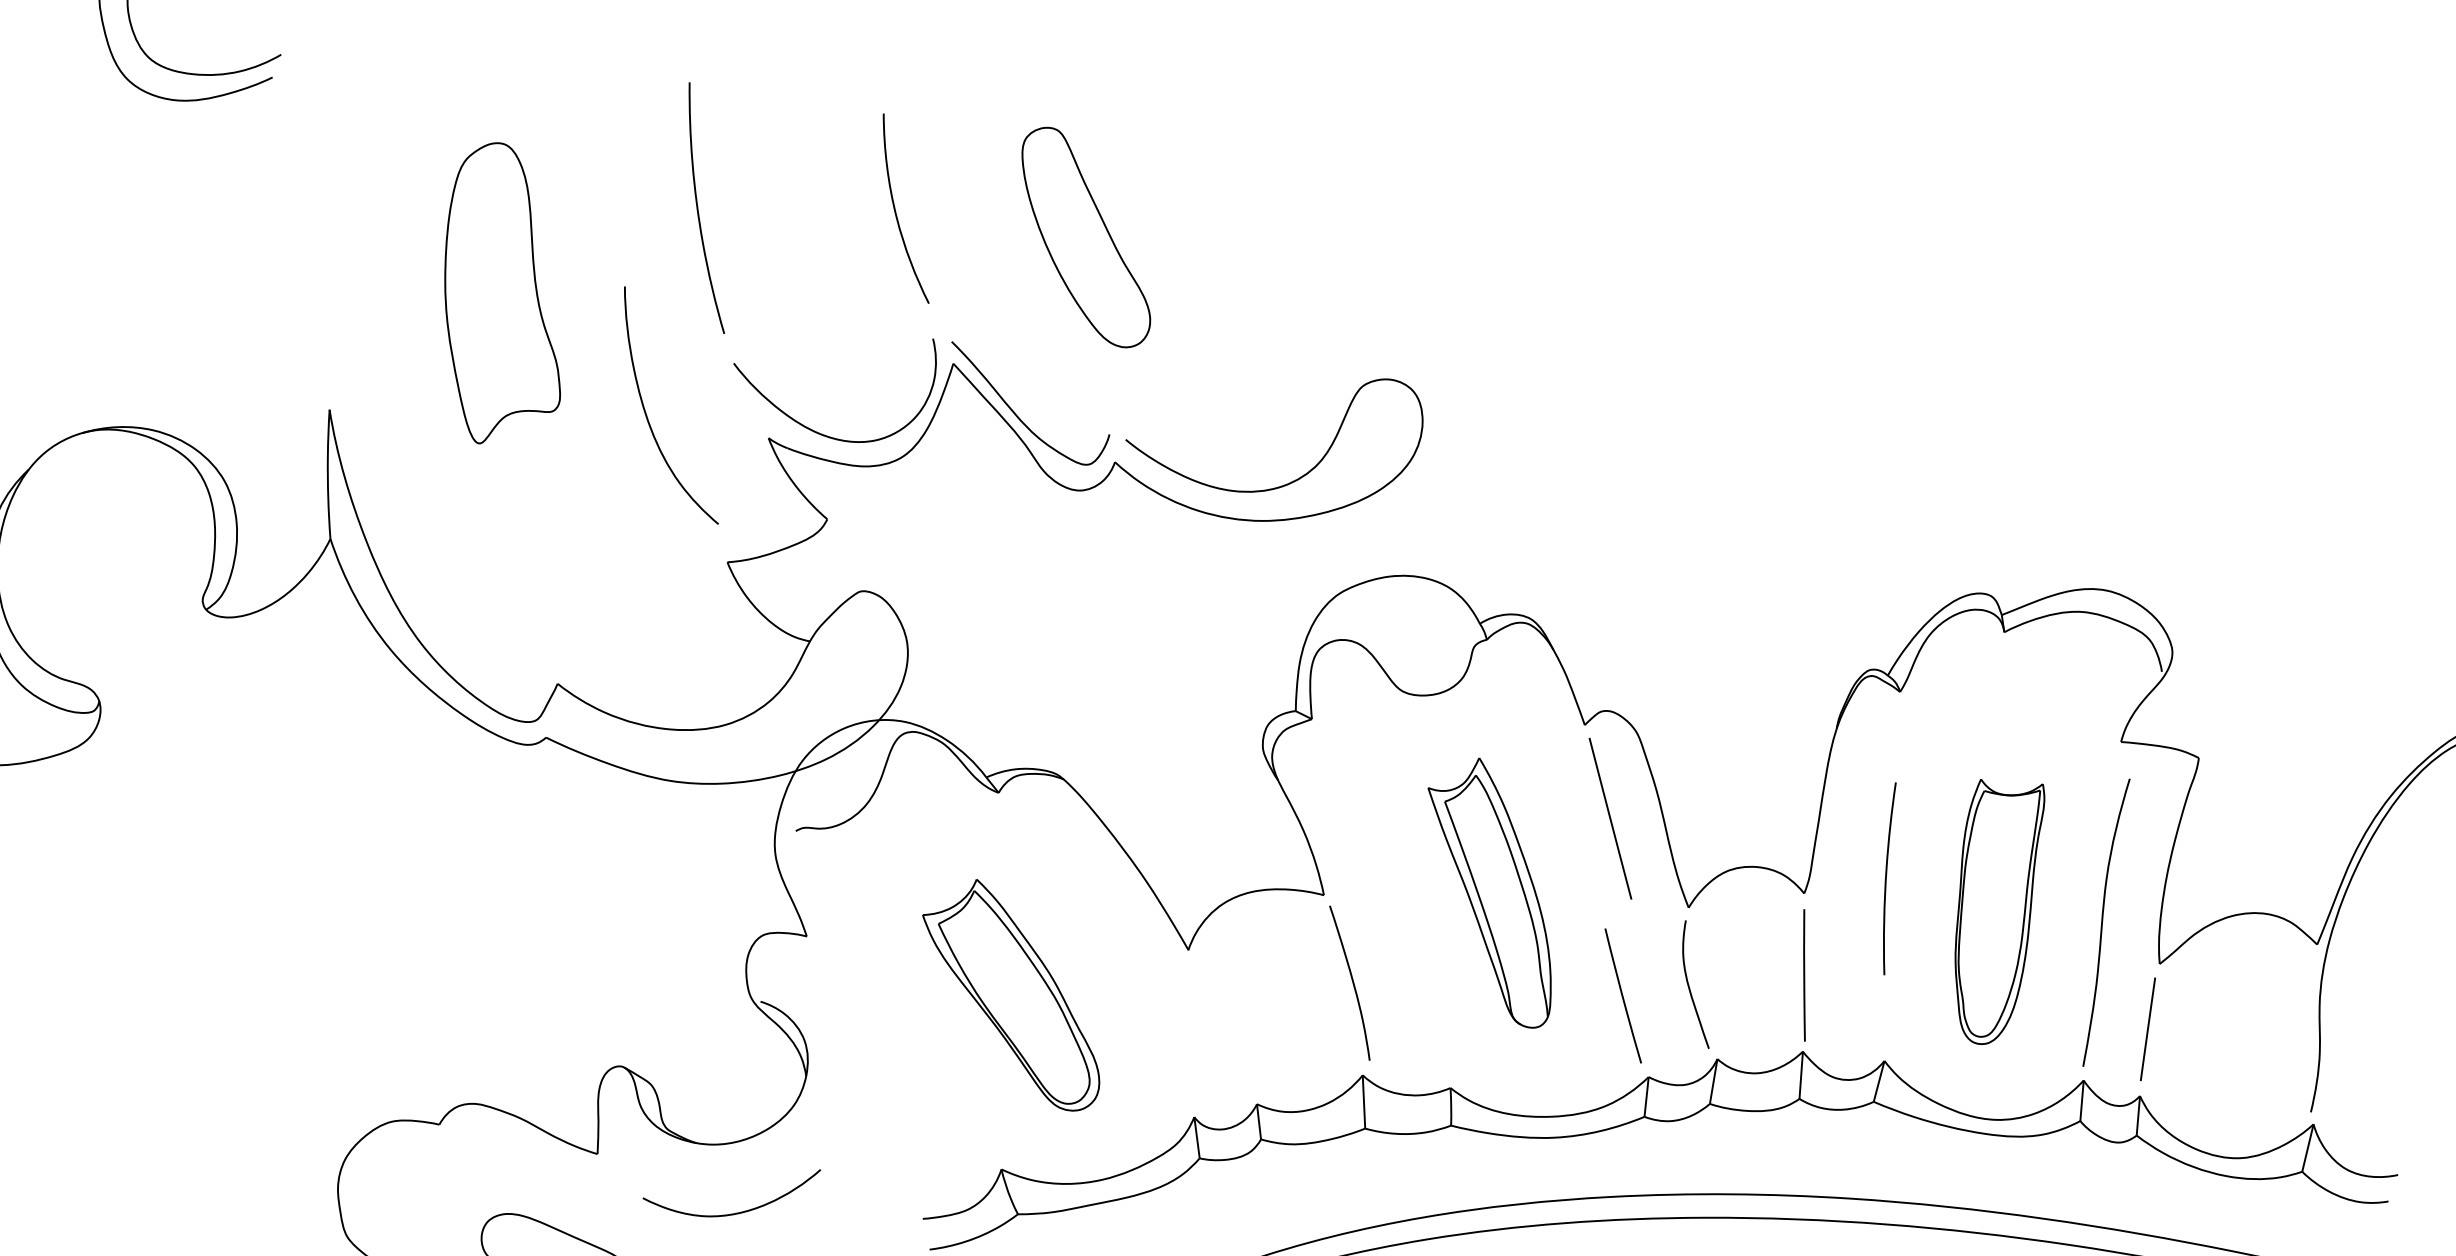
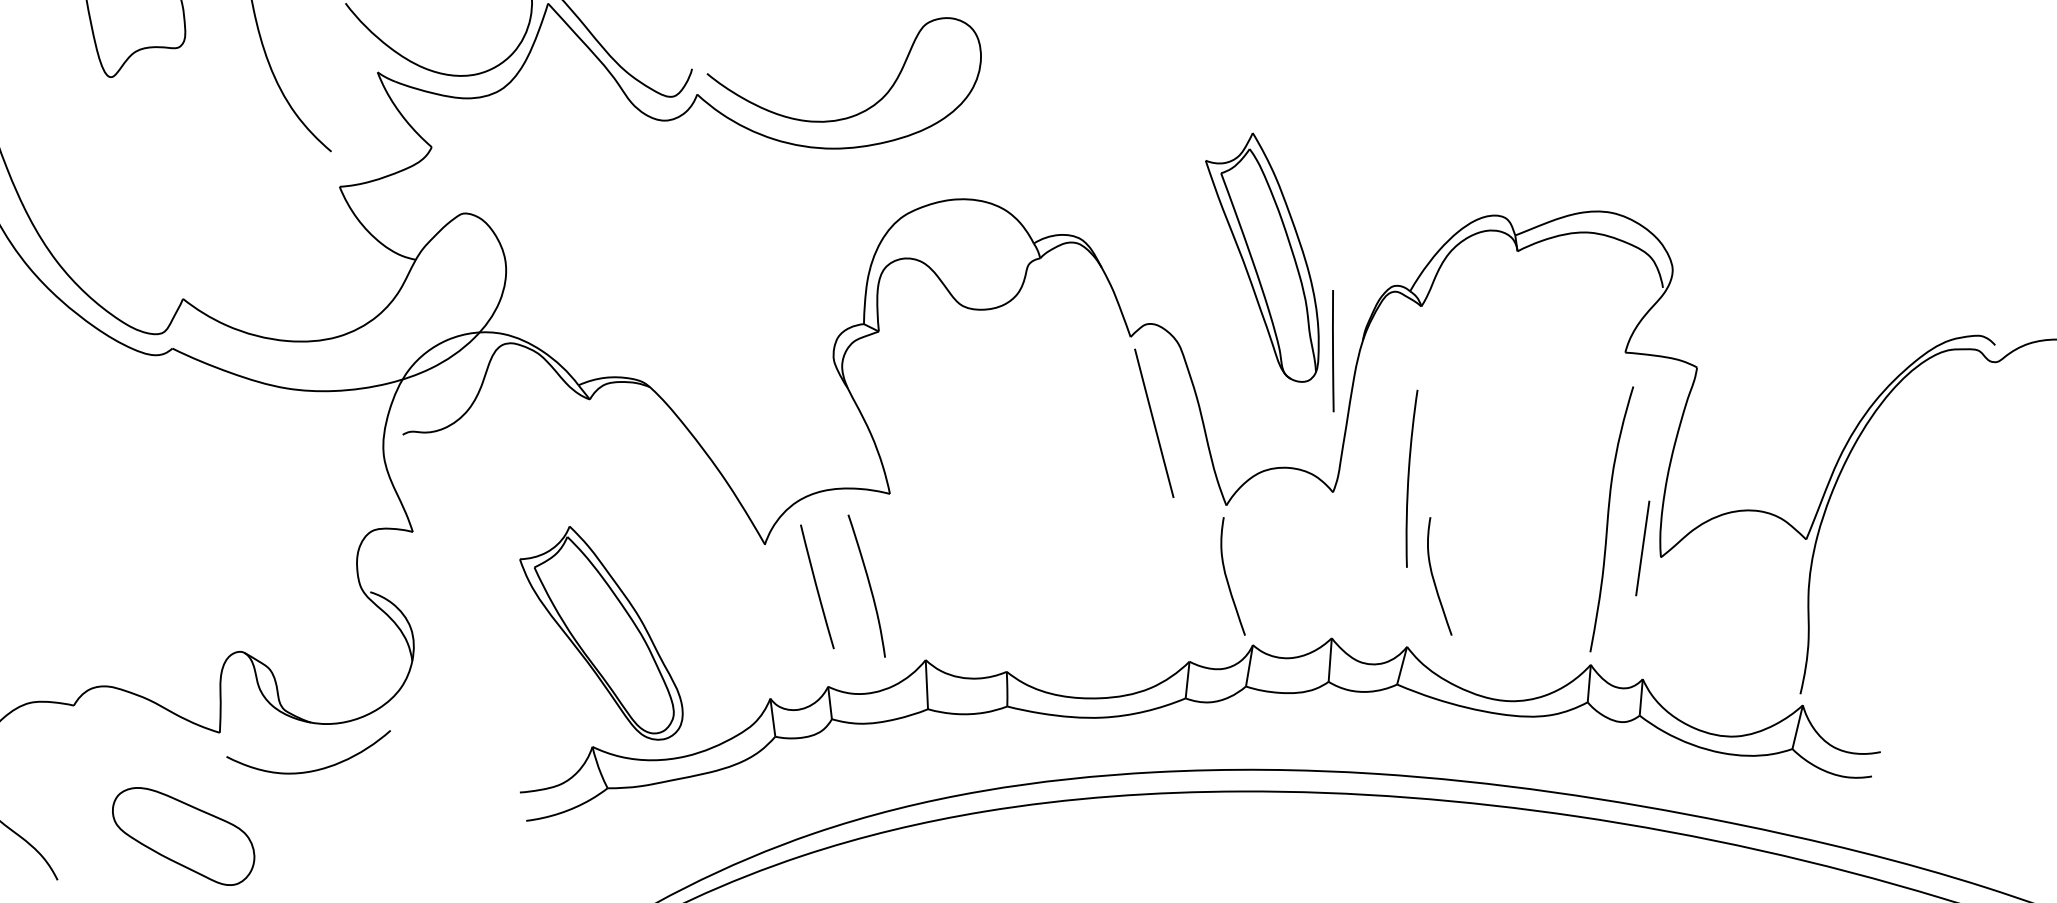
part: (1489, 892) -> (1262, 257), moved
part: (1999, 911) -> (1513, 508), removed
line: (1804, 975) -> (1333, 351), moved
curve: (1351, 980) -> (868, 583), moved
curve: (1913, 984) -> (1433, 576), added
part: (1011, 995) -> (601, 633), moved
line: (1622, 995) -> (816, 586), moved
line: (2147, 1029) -> (1642, 548), moved
curve: (736, 1212) -> (312, 770), moved

